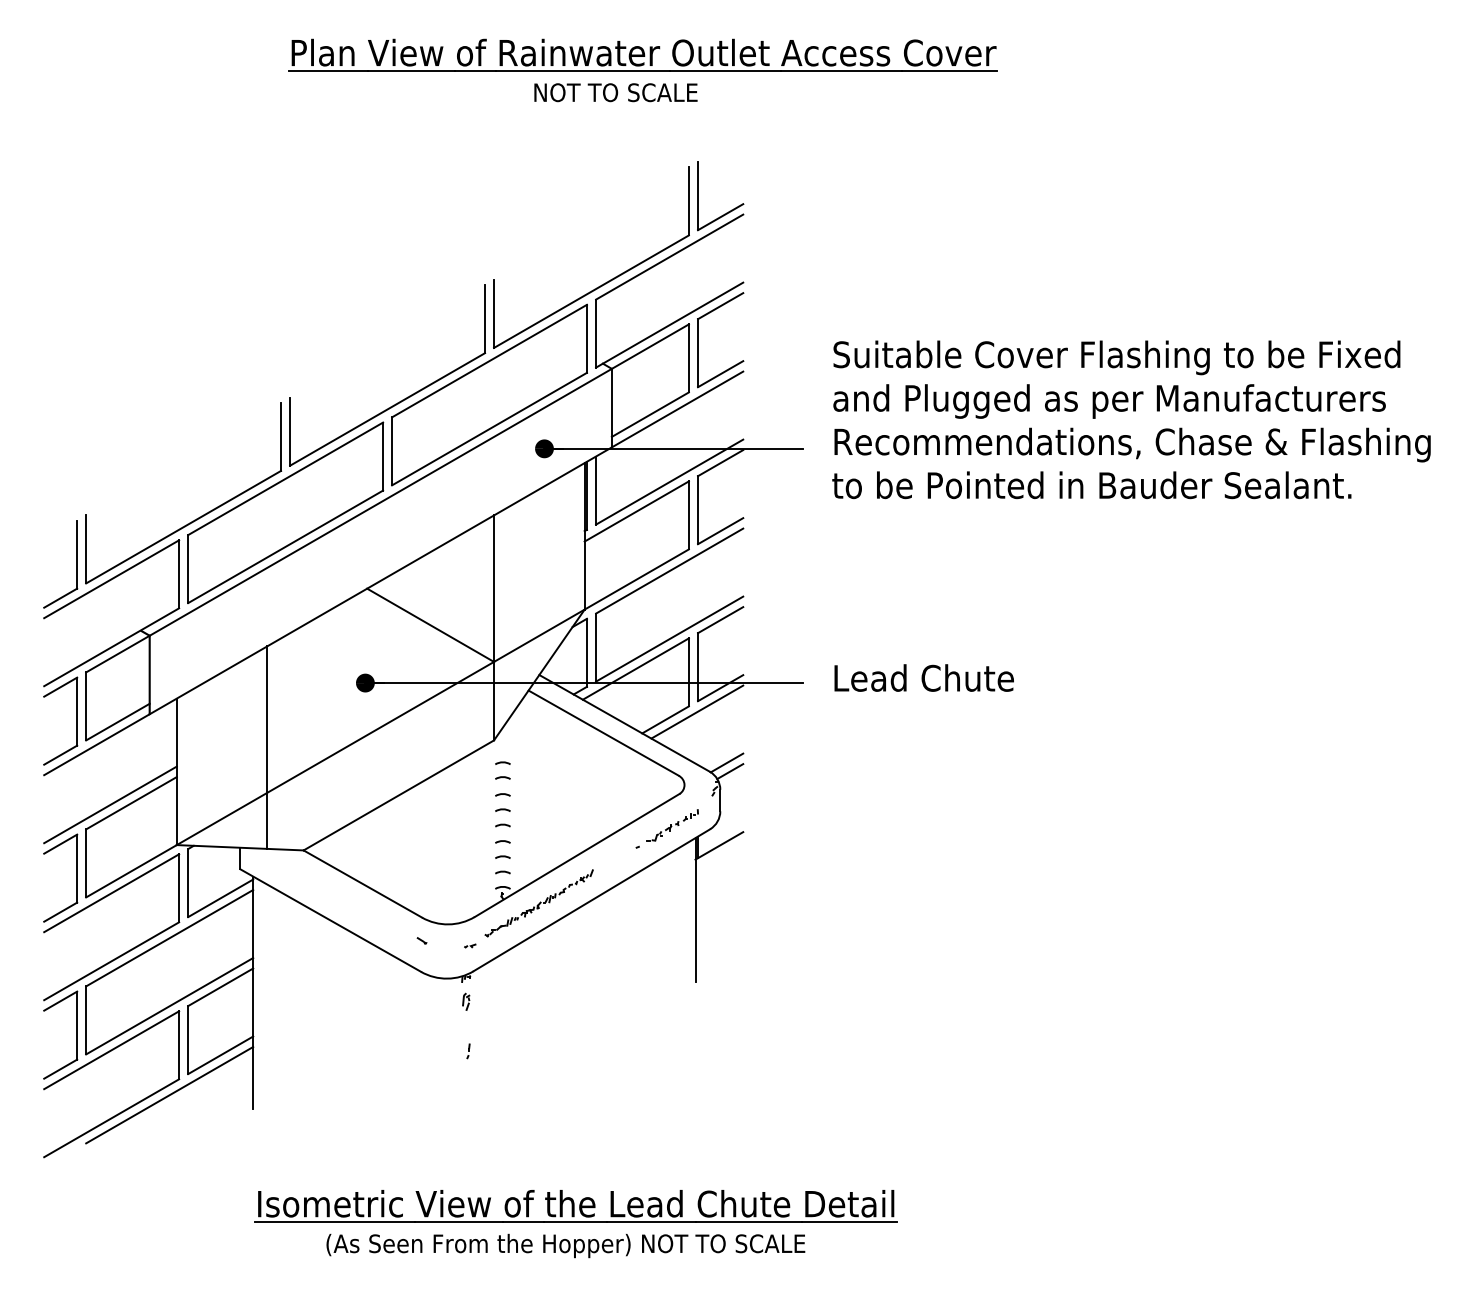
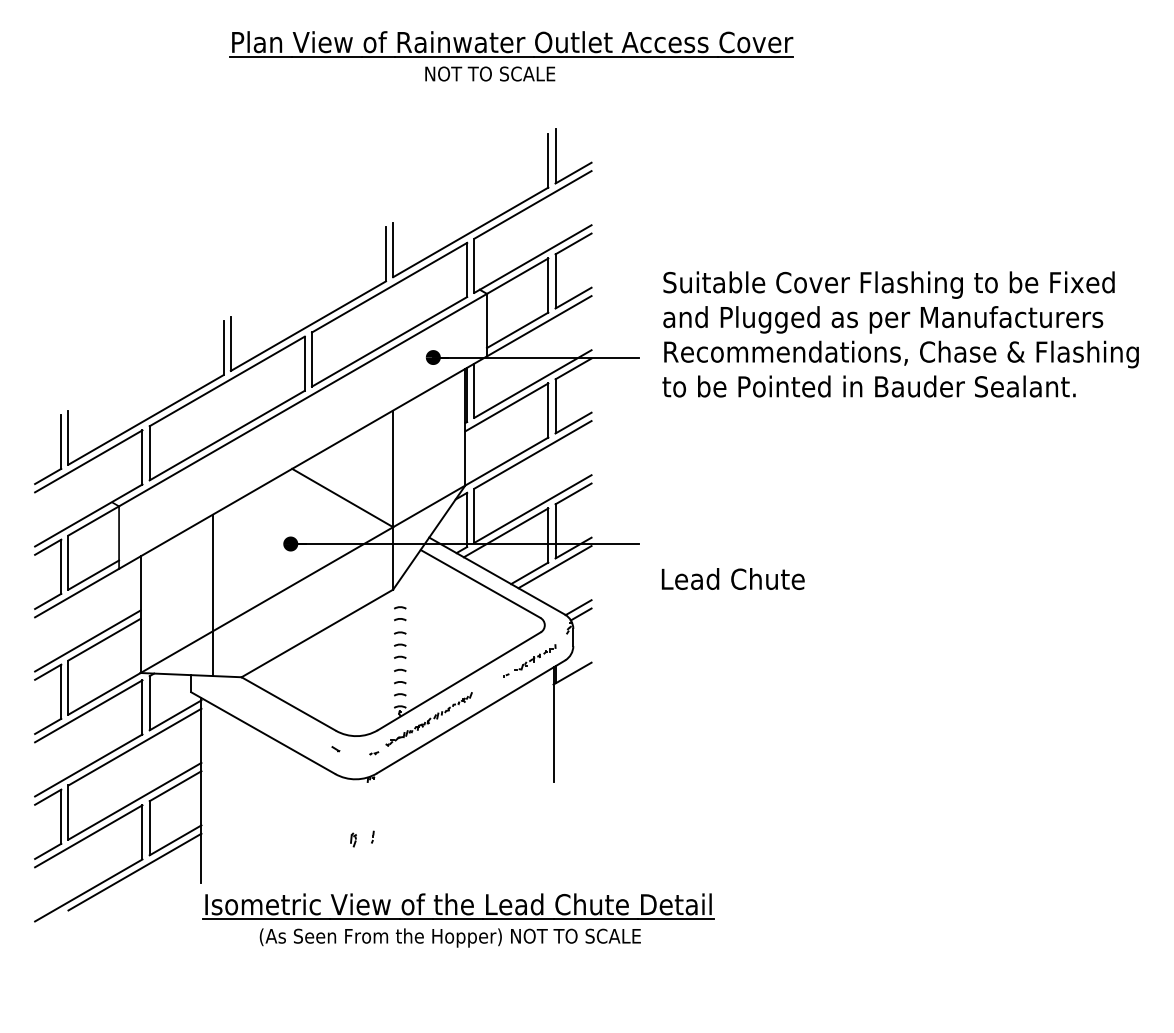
text: (923, 677) -> (732, 578), moved
part: (466, 1001) -> (353, 839), moved
part: (575, 1224) -> (458, 920), moved

